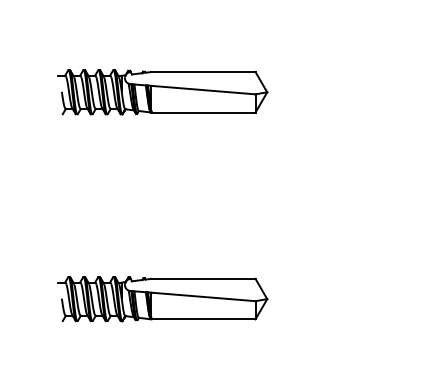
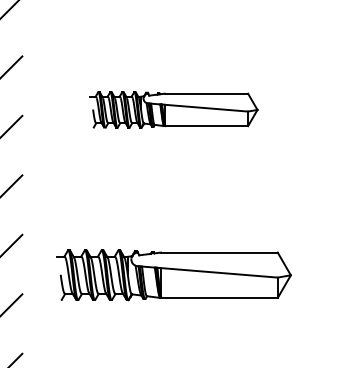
part: (162, 299) -> (173, 275), size x1.4

